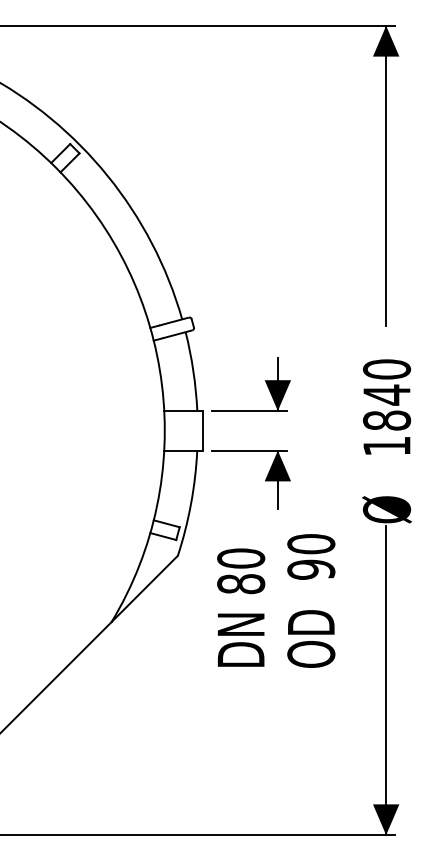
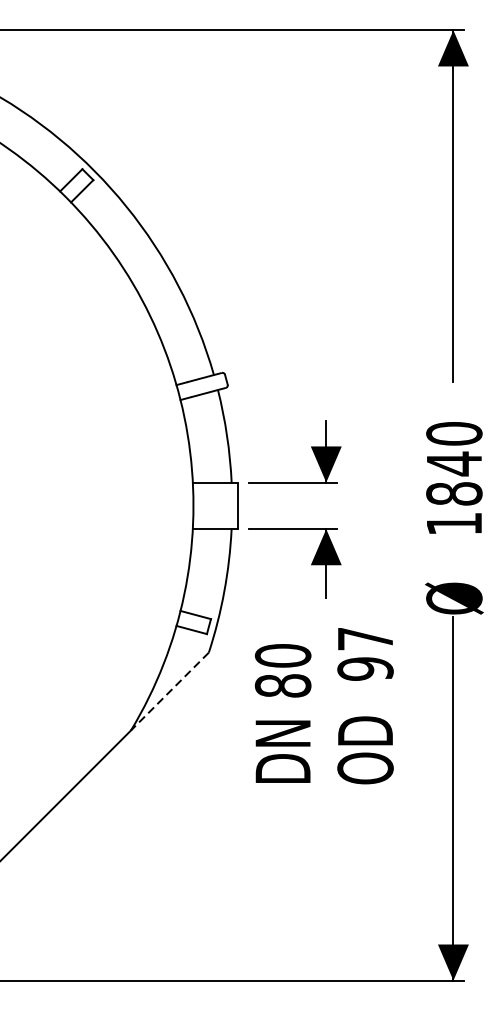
text: (311, 544) -> (365, 639), 90 -> 97
line: (144, 588) -> (169, 691), solid -> dashed

